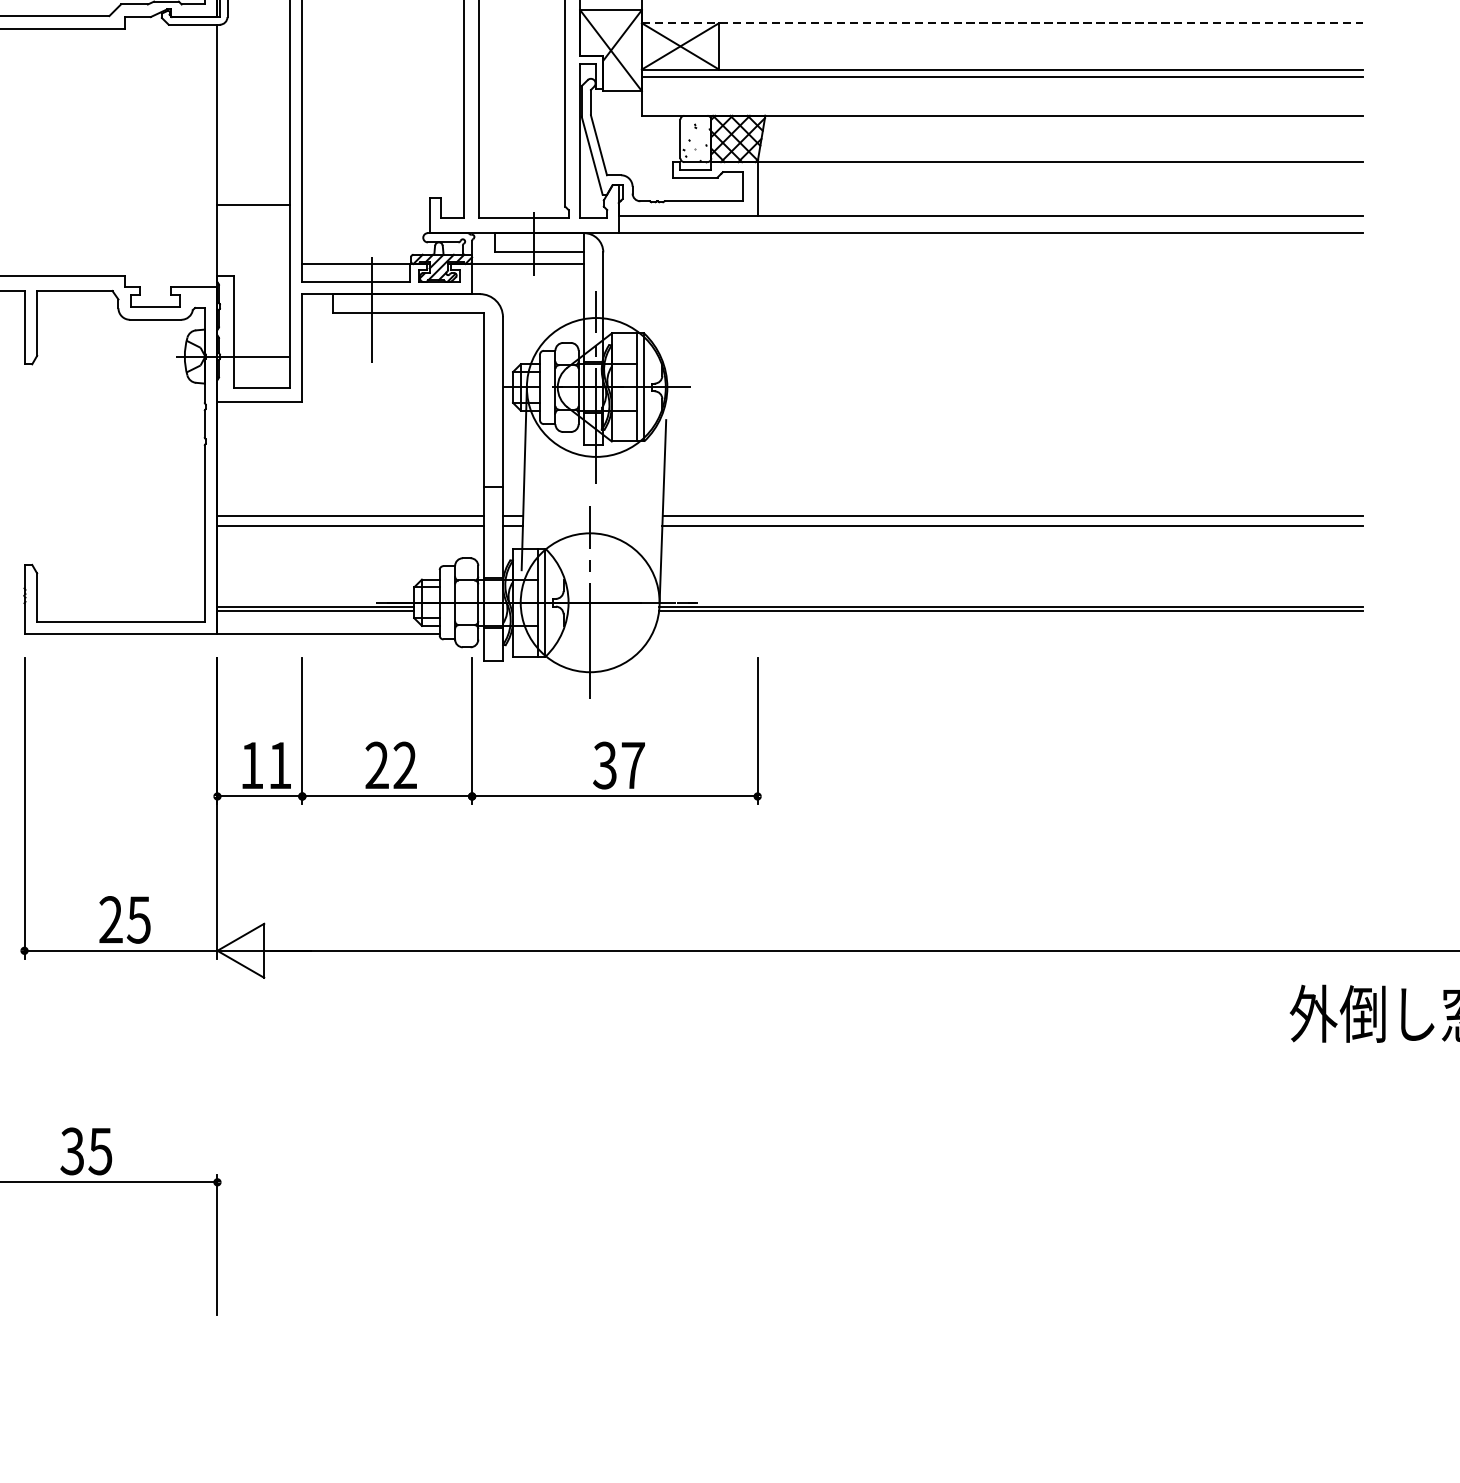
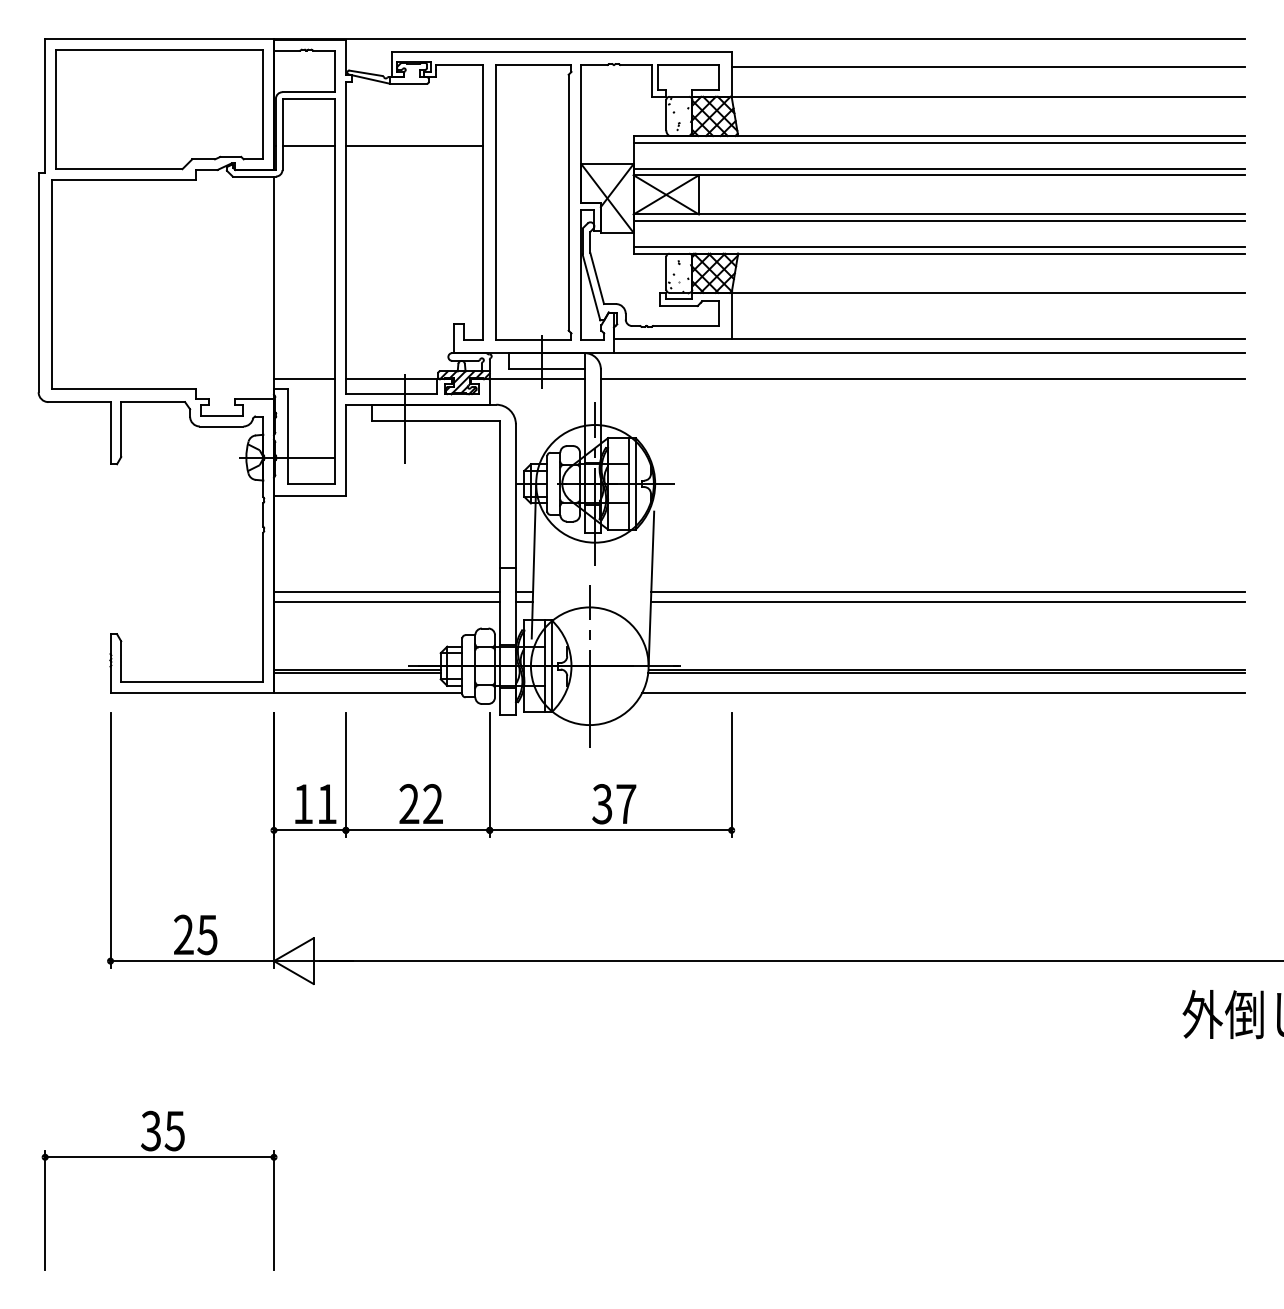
line: (1001, 15) -> (938, 168), added
line: (1002, 23) -> (939, 175), dashed -> solid
line: (1001, 108) -> (938, 247), added
line: (253, 205) -> (304, 379), moved
line: (982, 264) -> (922, 379), added
line: (1007, 634) -> (943, 693), added

